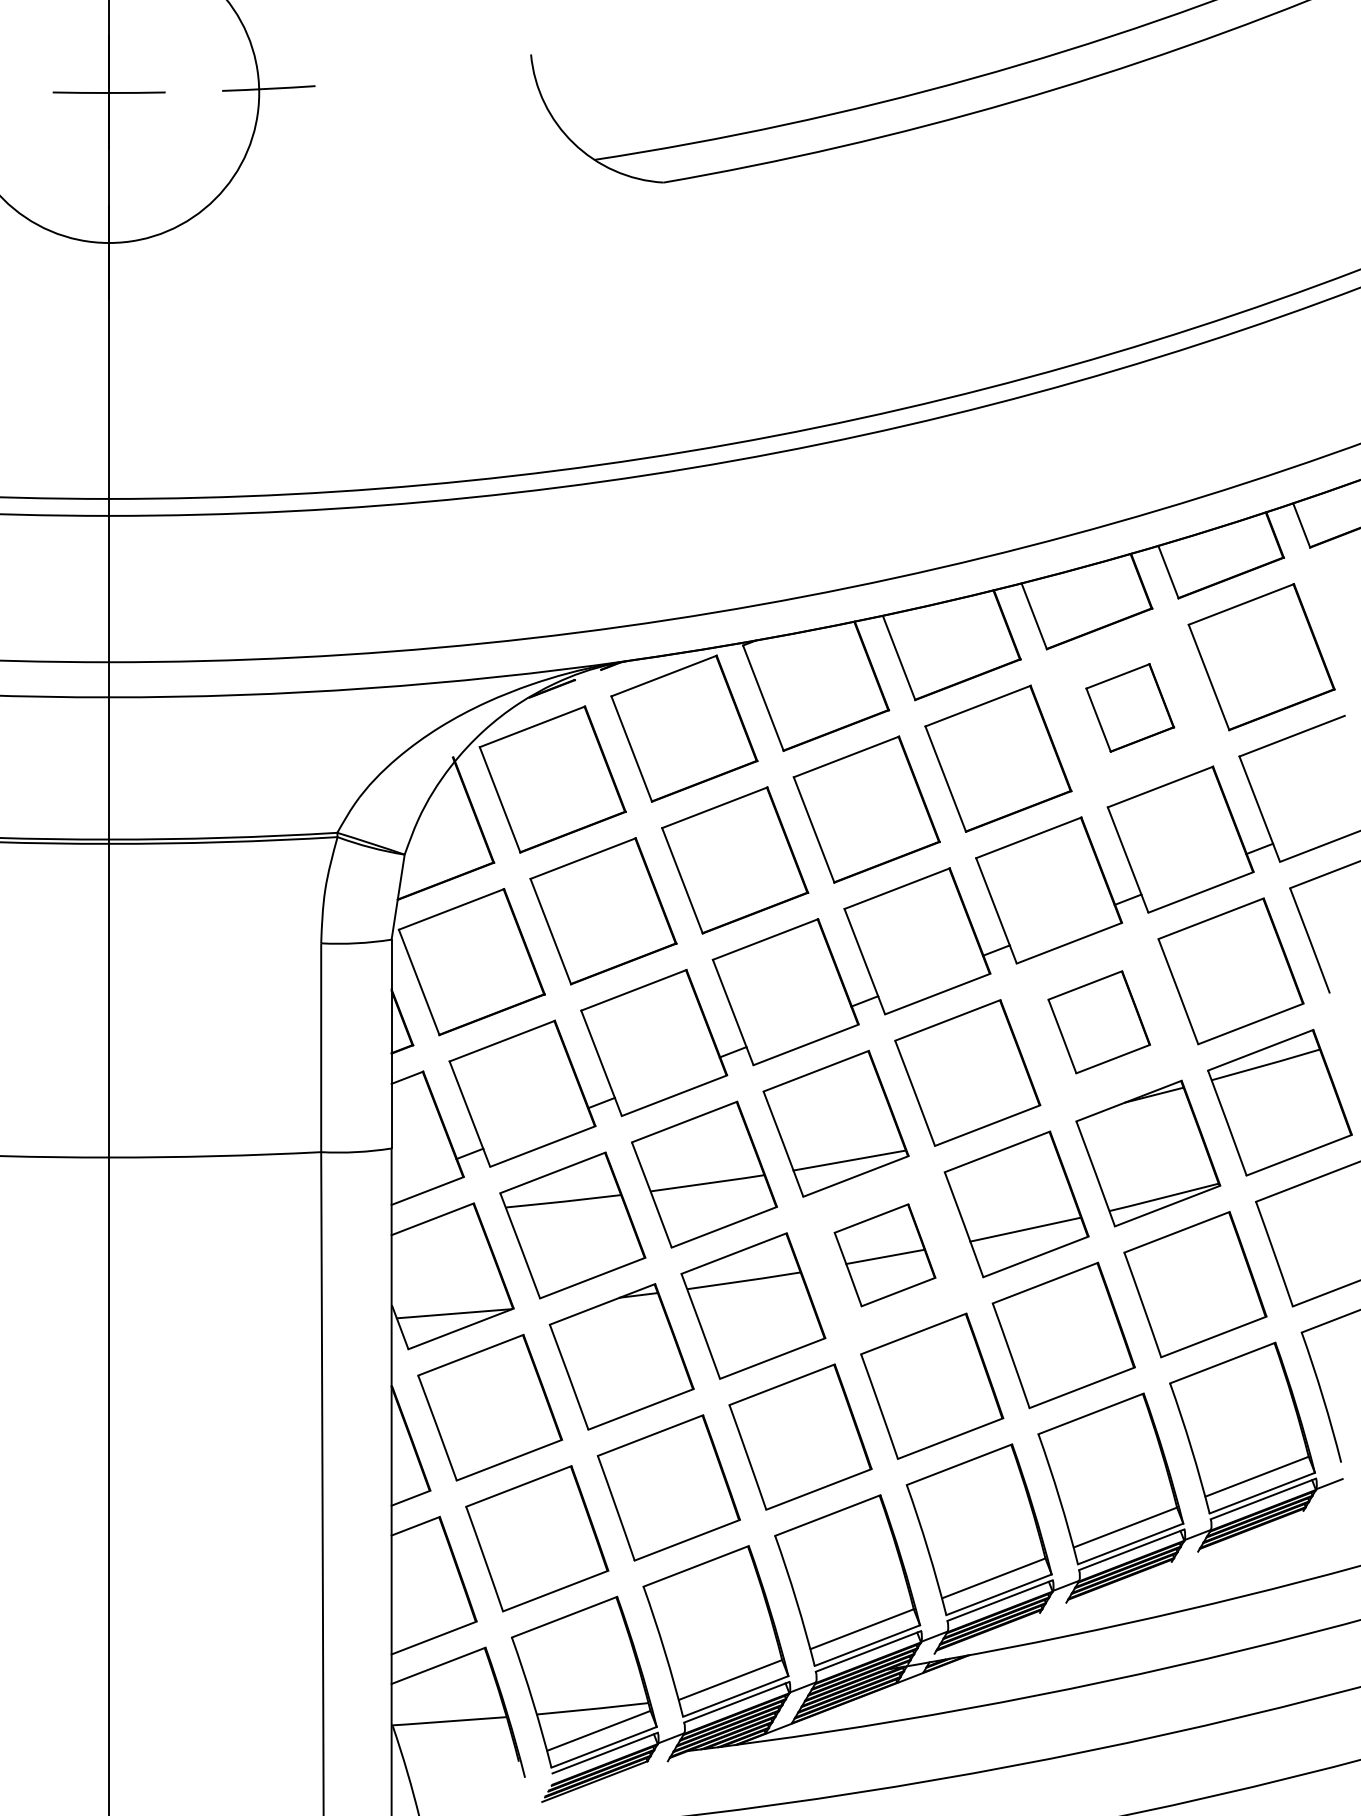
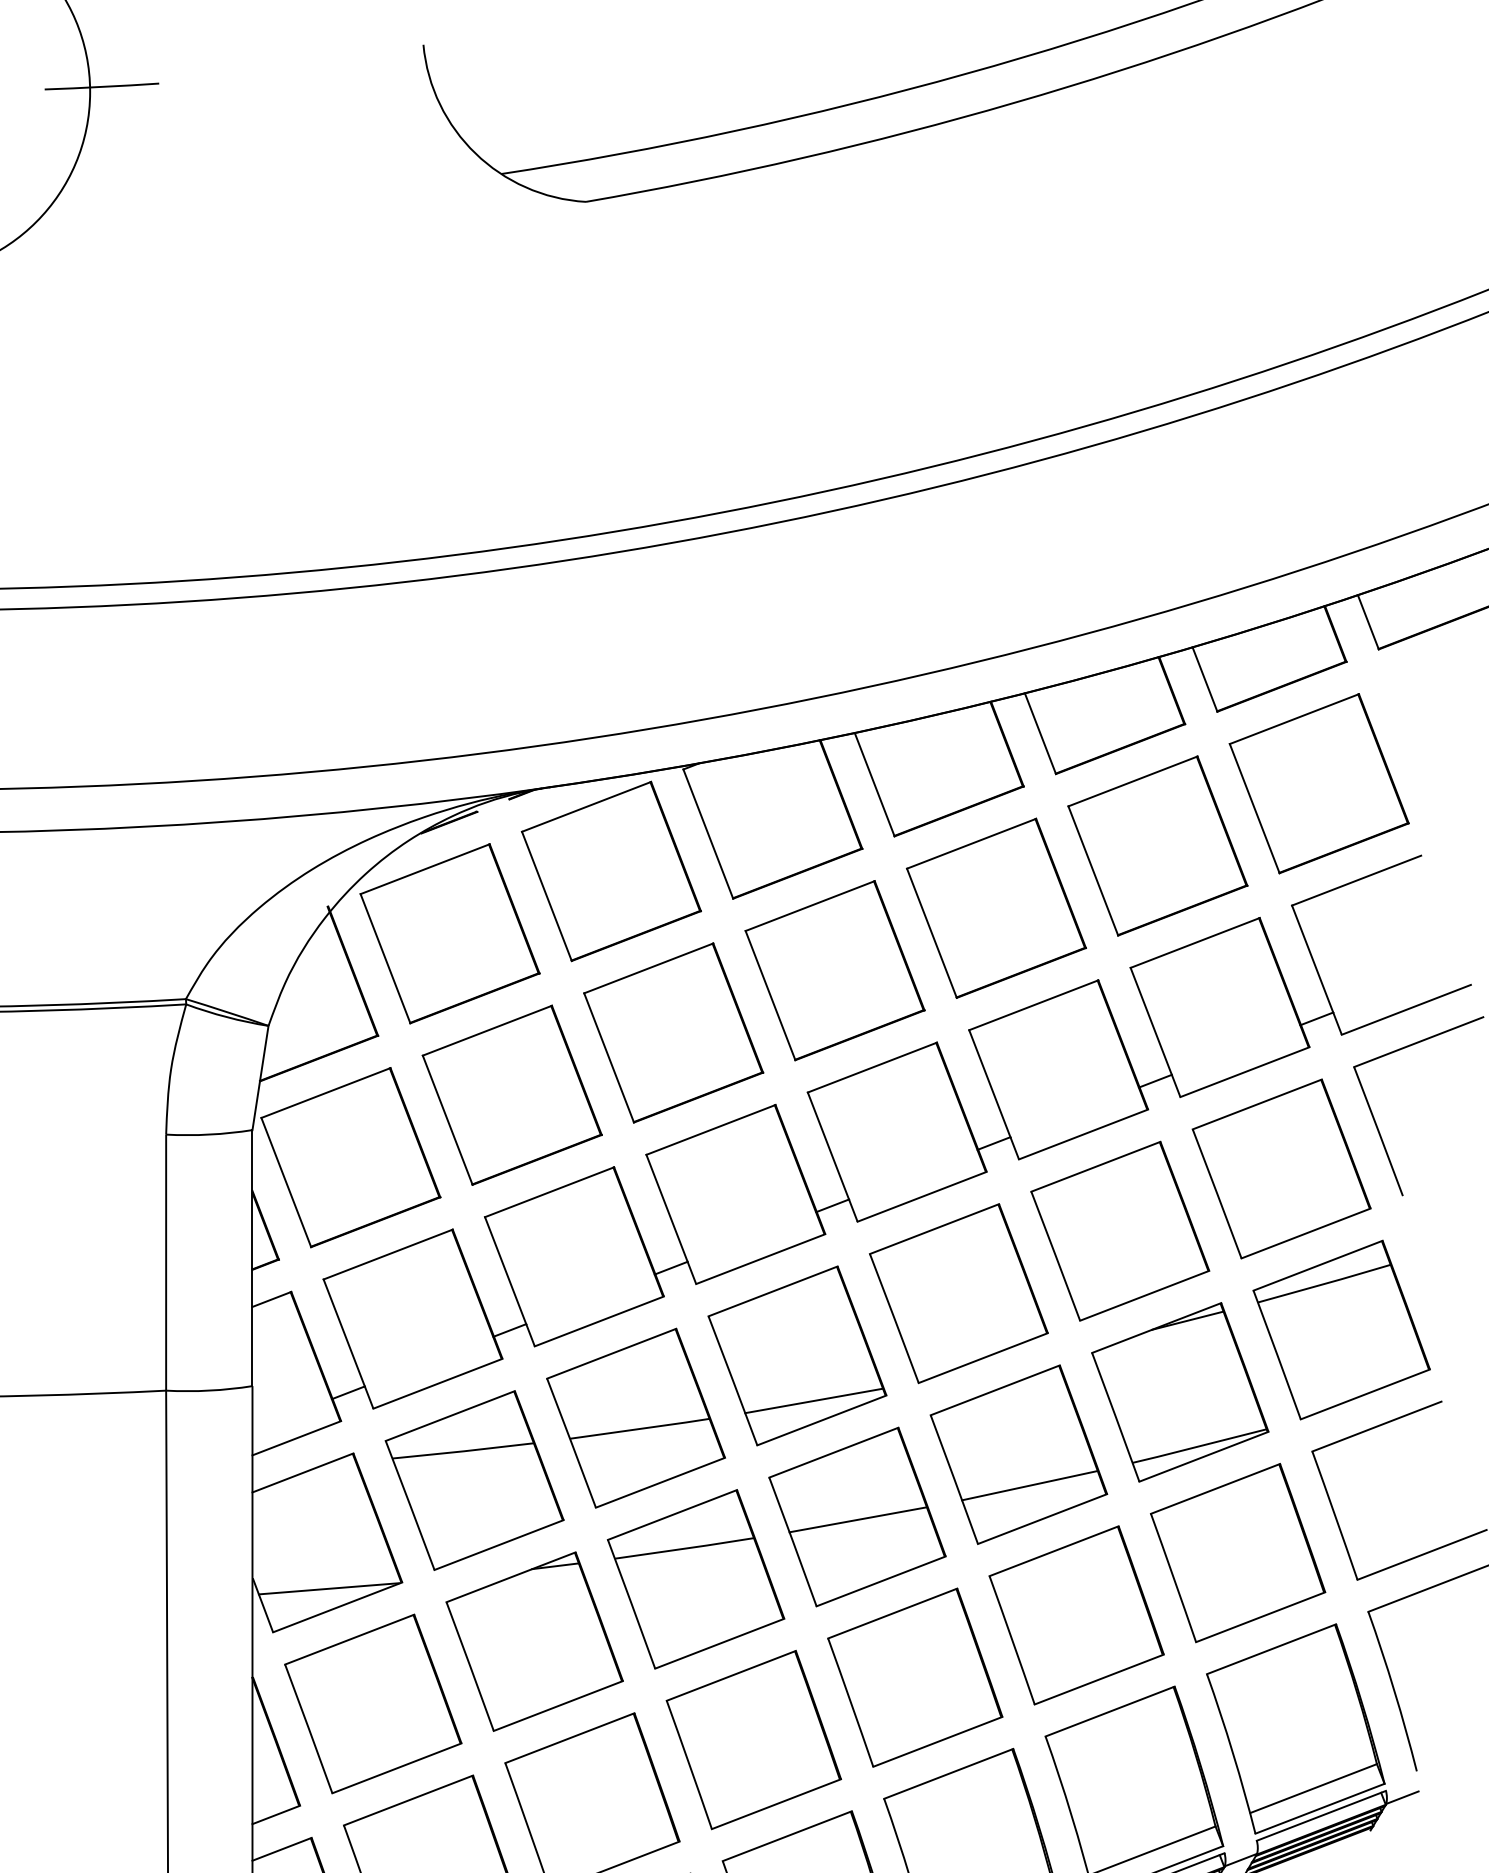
part: (1130, 707) -> (1158, 845), size x1.67
part: (1098, 1022) -> (1119, 1231), size x1.43
part: (884, 1255) -> (856, 1517), size x1.43

